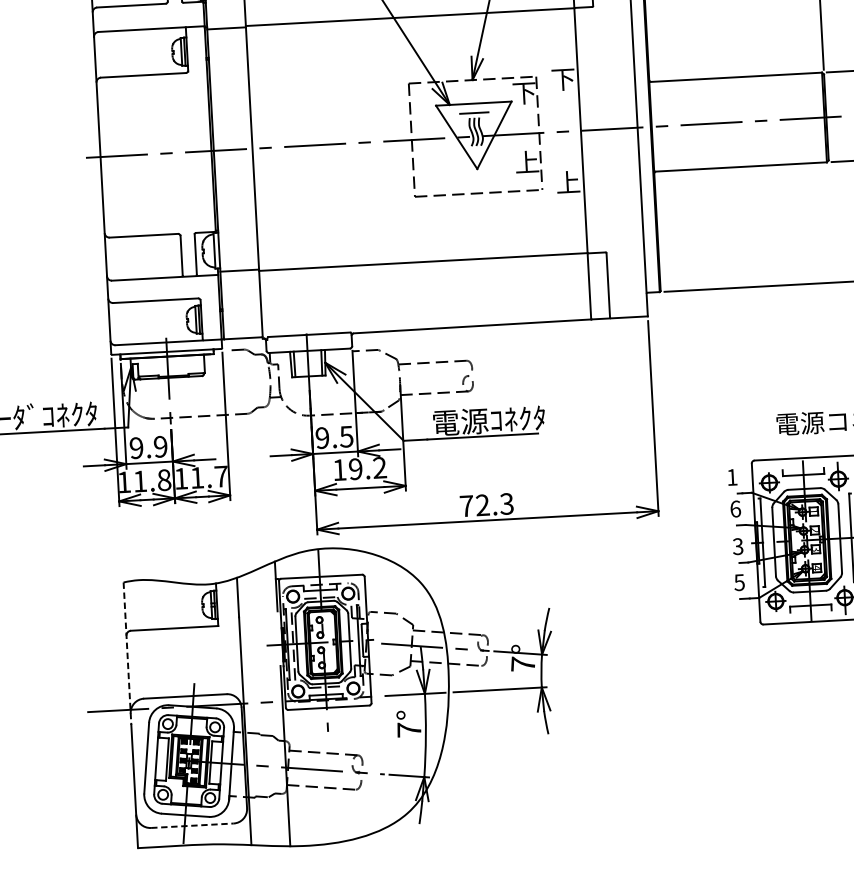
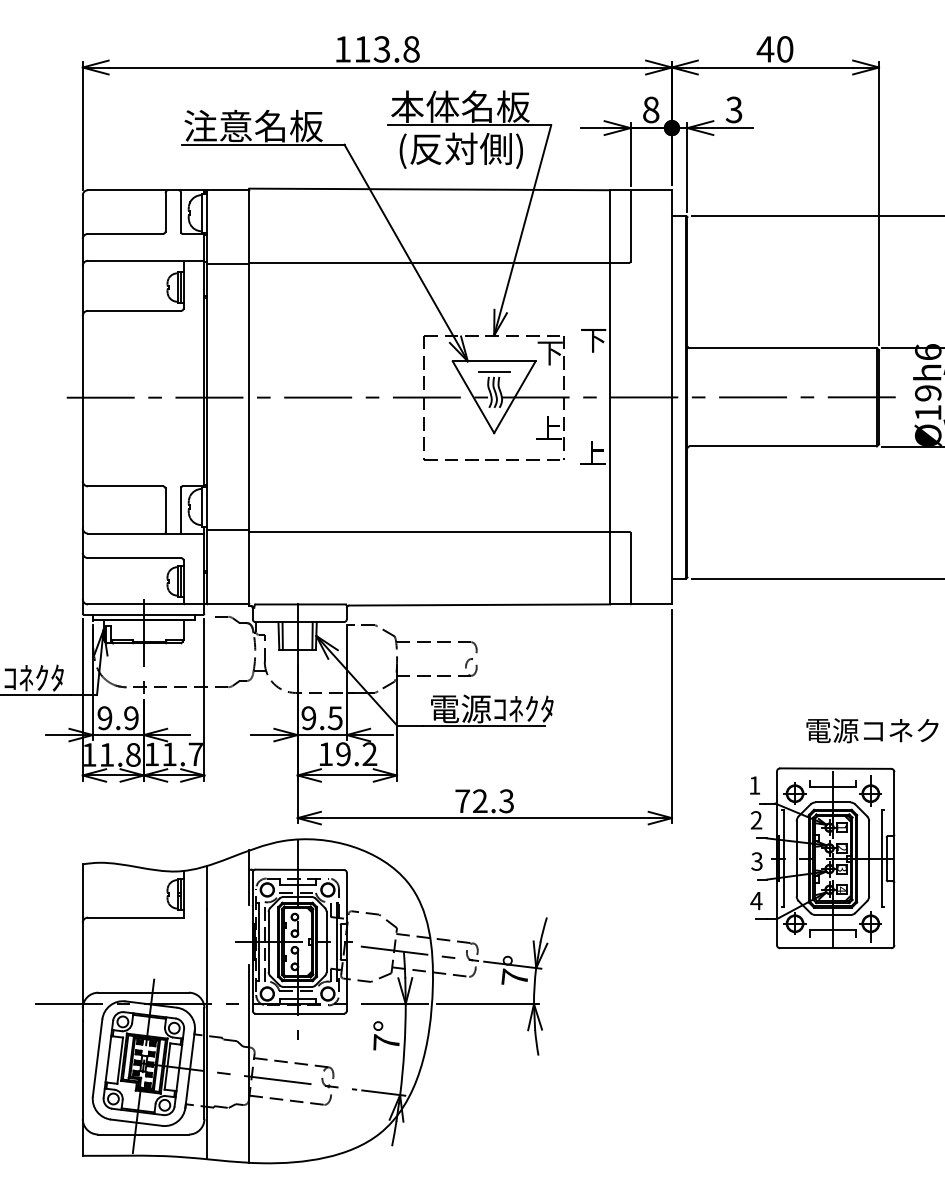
text: (735, 509) -> (756, 820), 6 -> 2
text: (739, 583) -> (756, 901), 5 -> 4
line: (127, 654) -> (82, 943), dashed -> solid
line: (193, 825) -> (144, 1134), dashed -> solid

